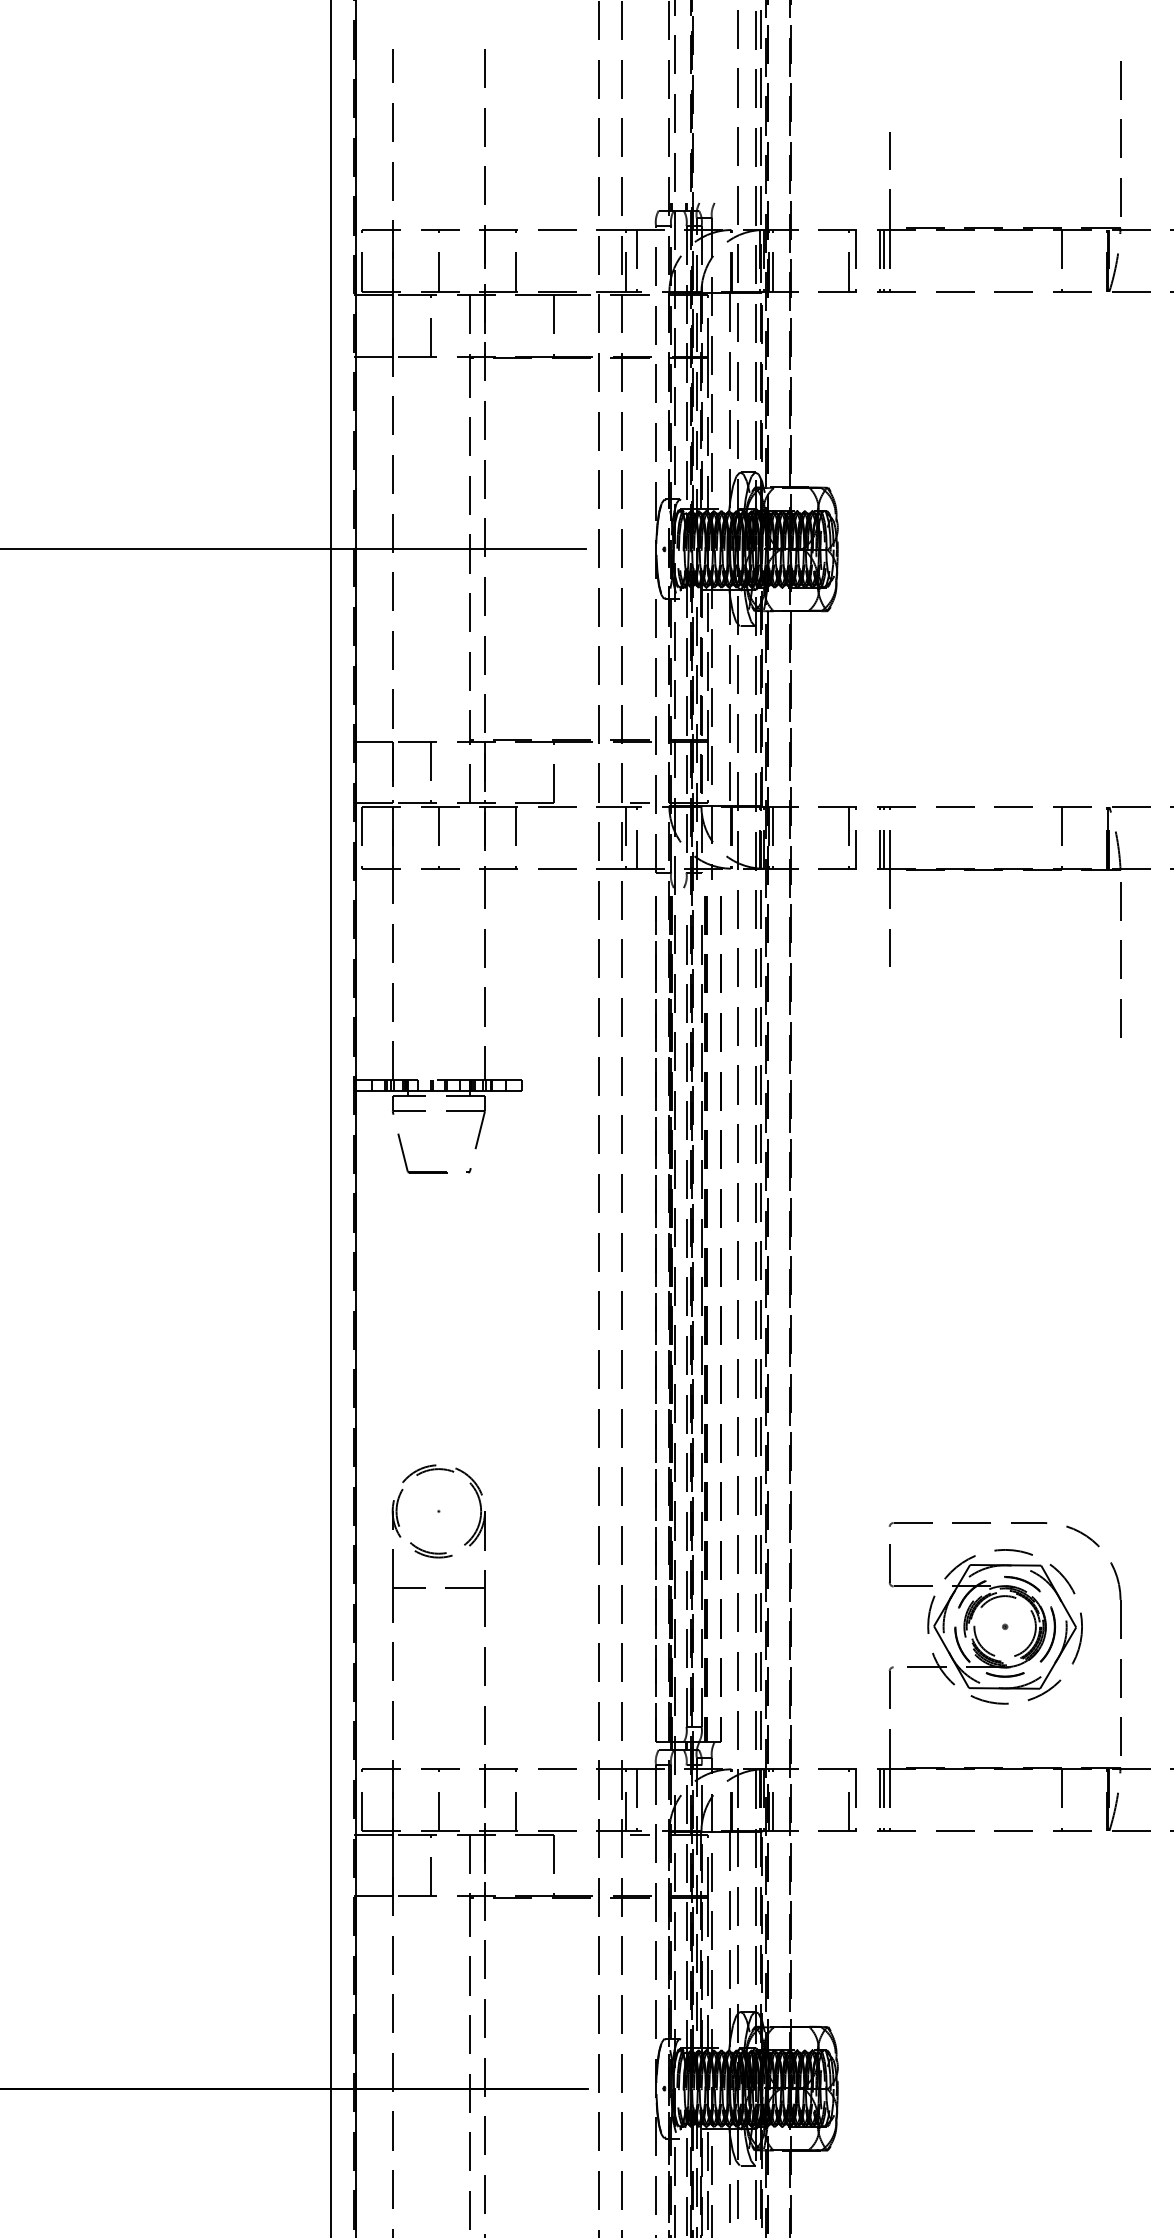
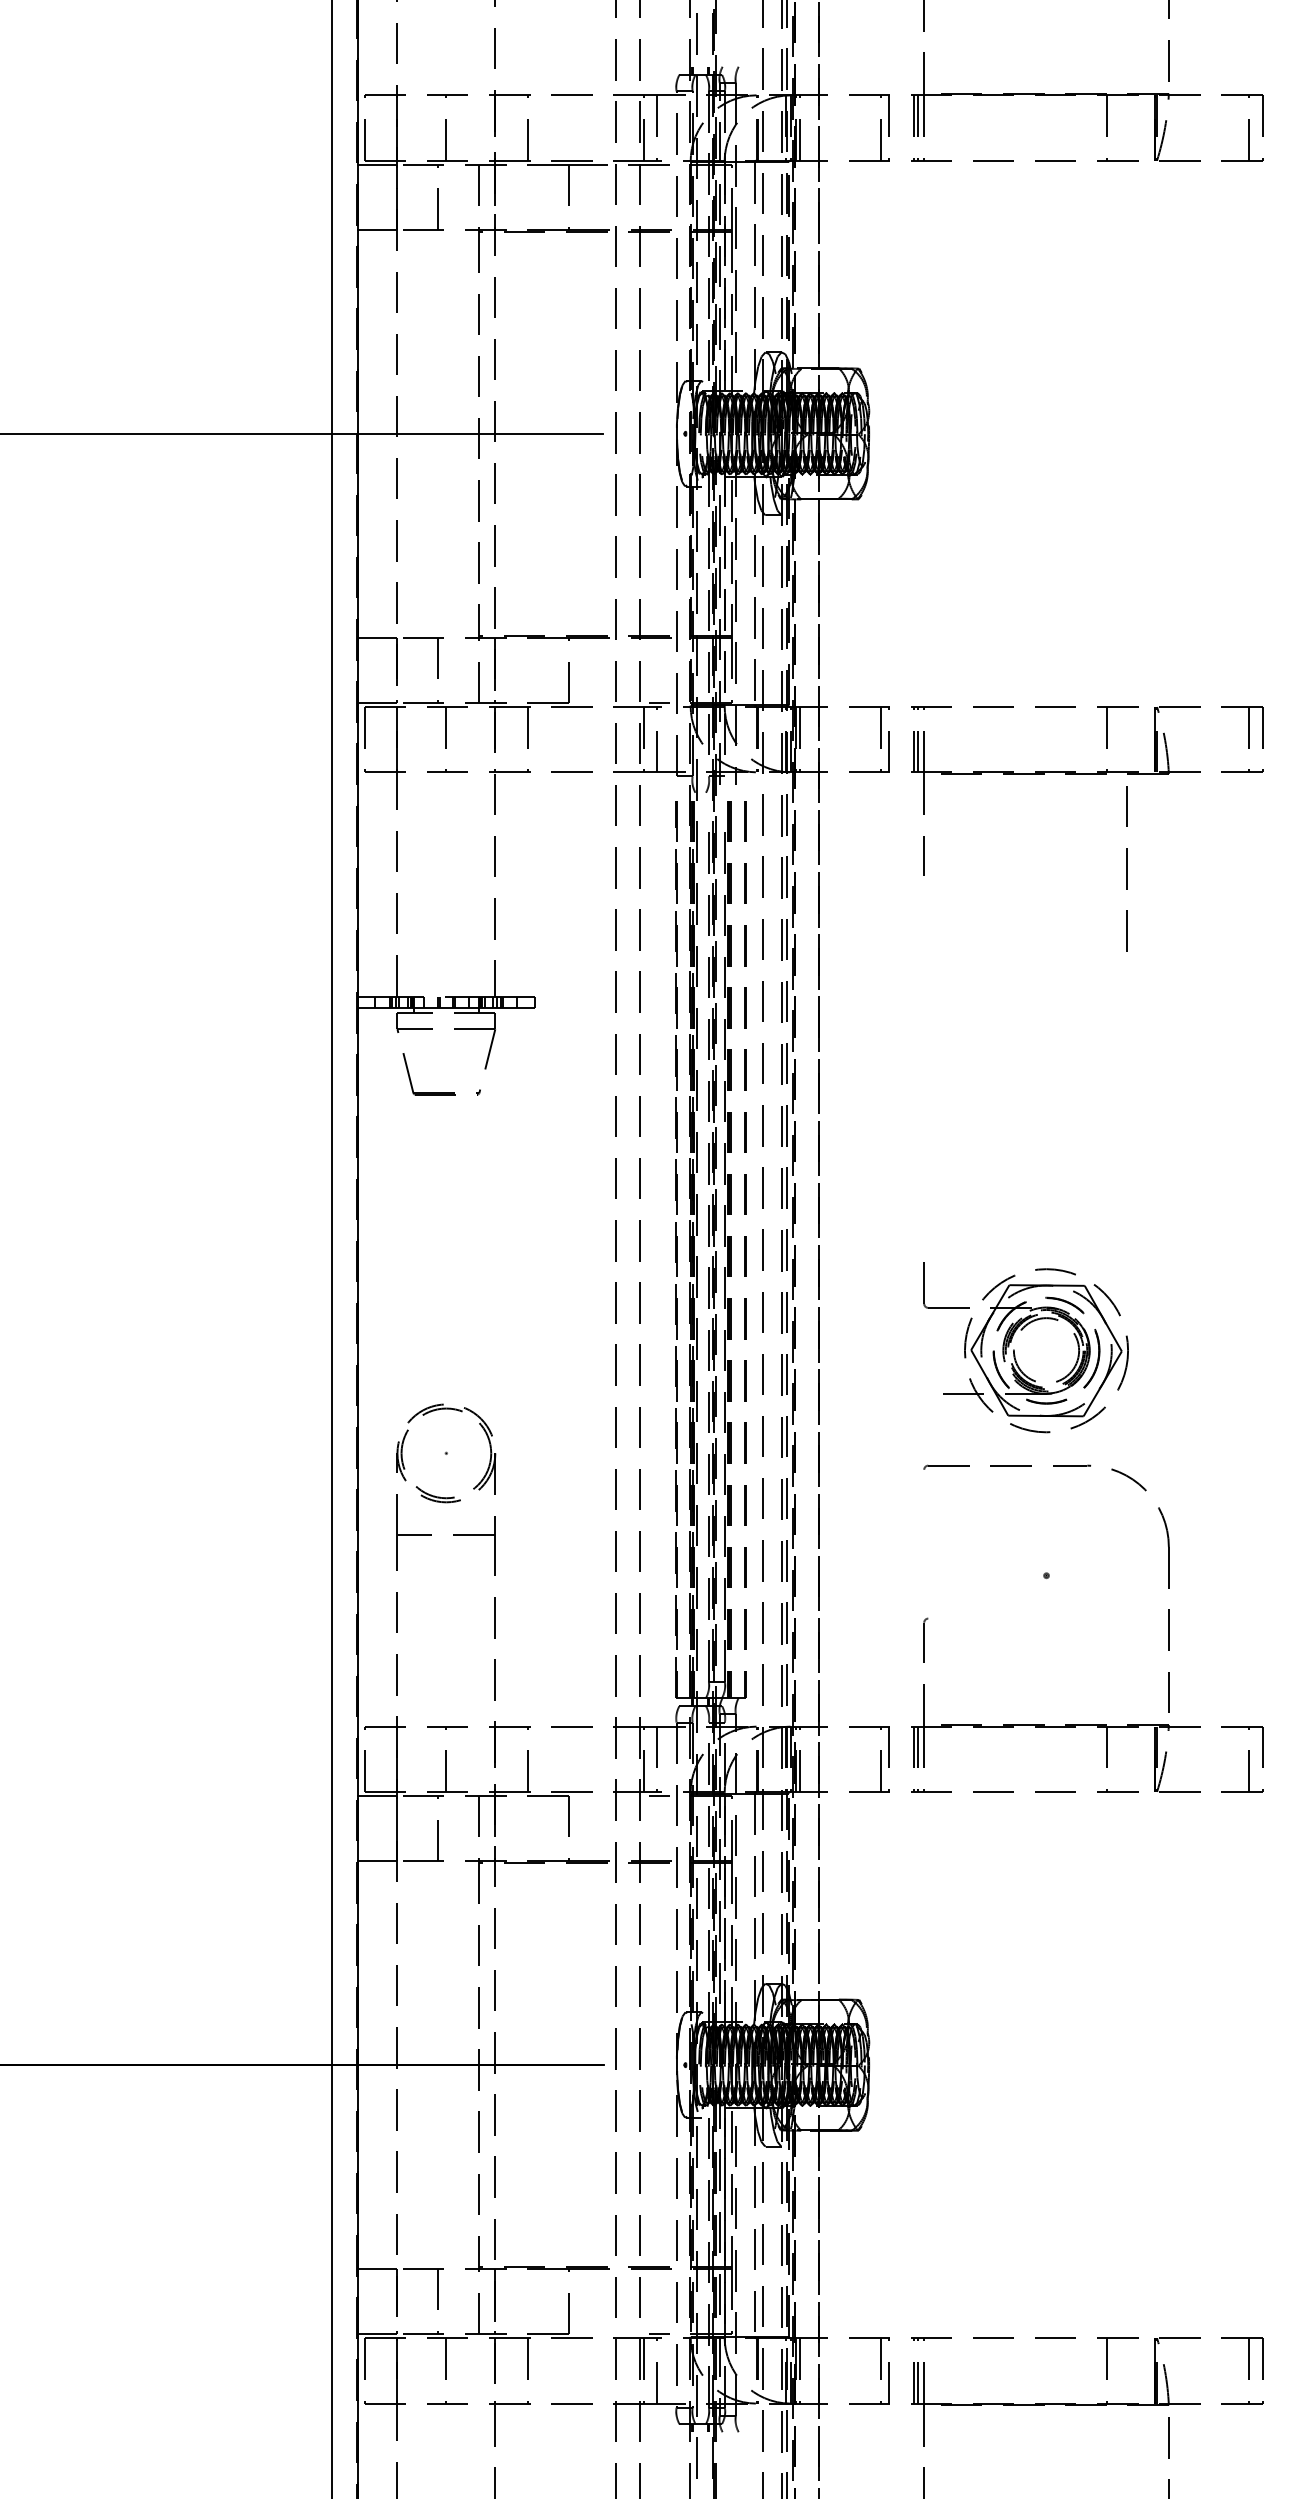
line: (1120, 959) -> (1126, 868), moved
part: (985, 1623) -> (1025, 1347), moved

